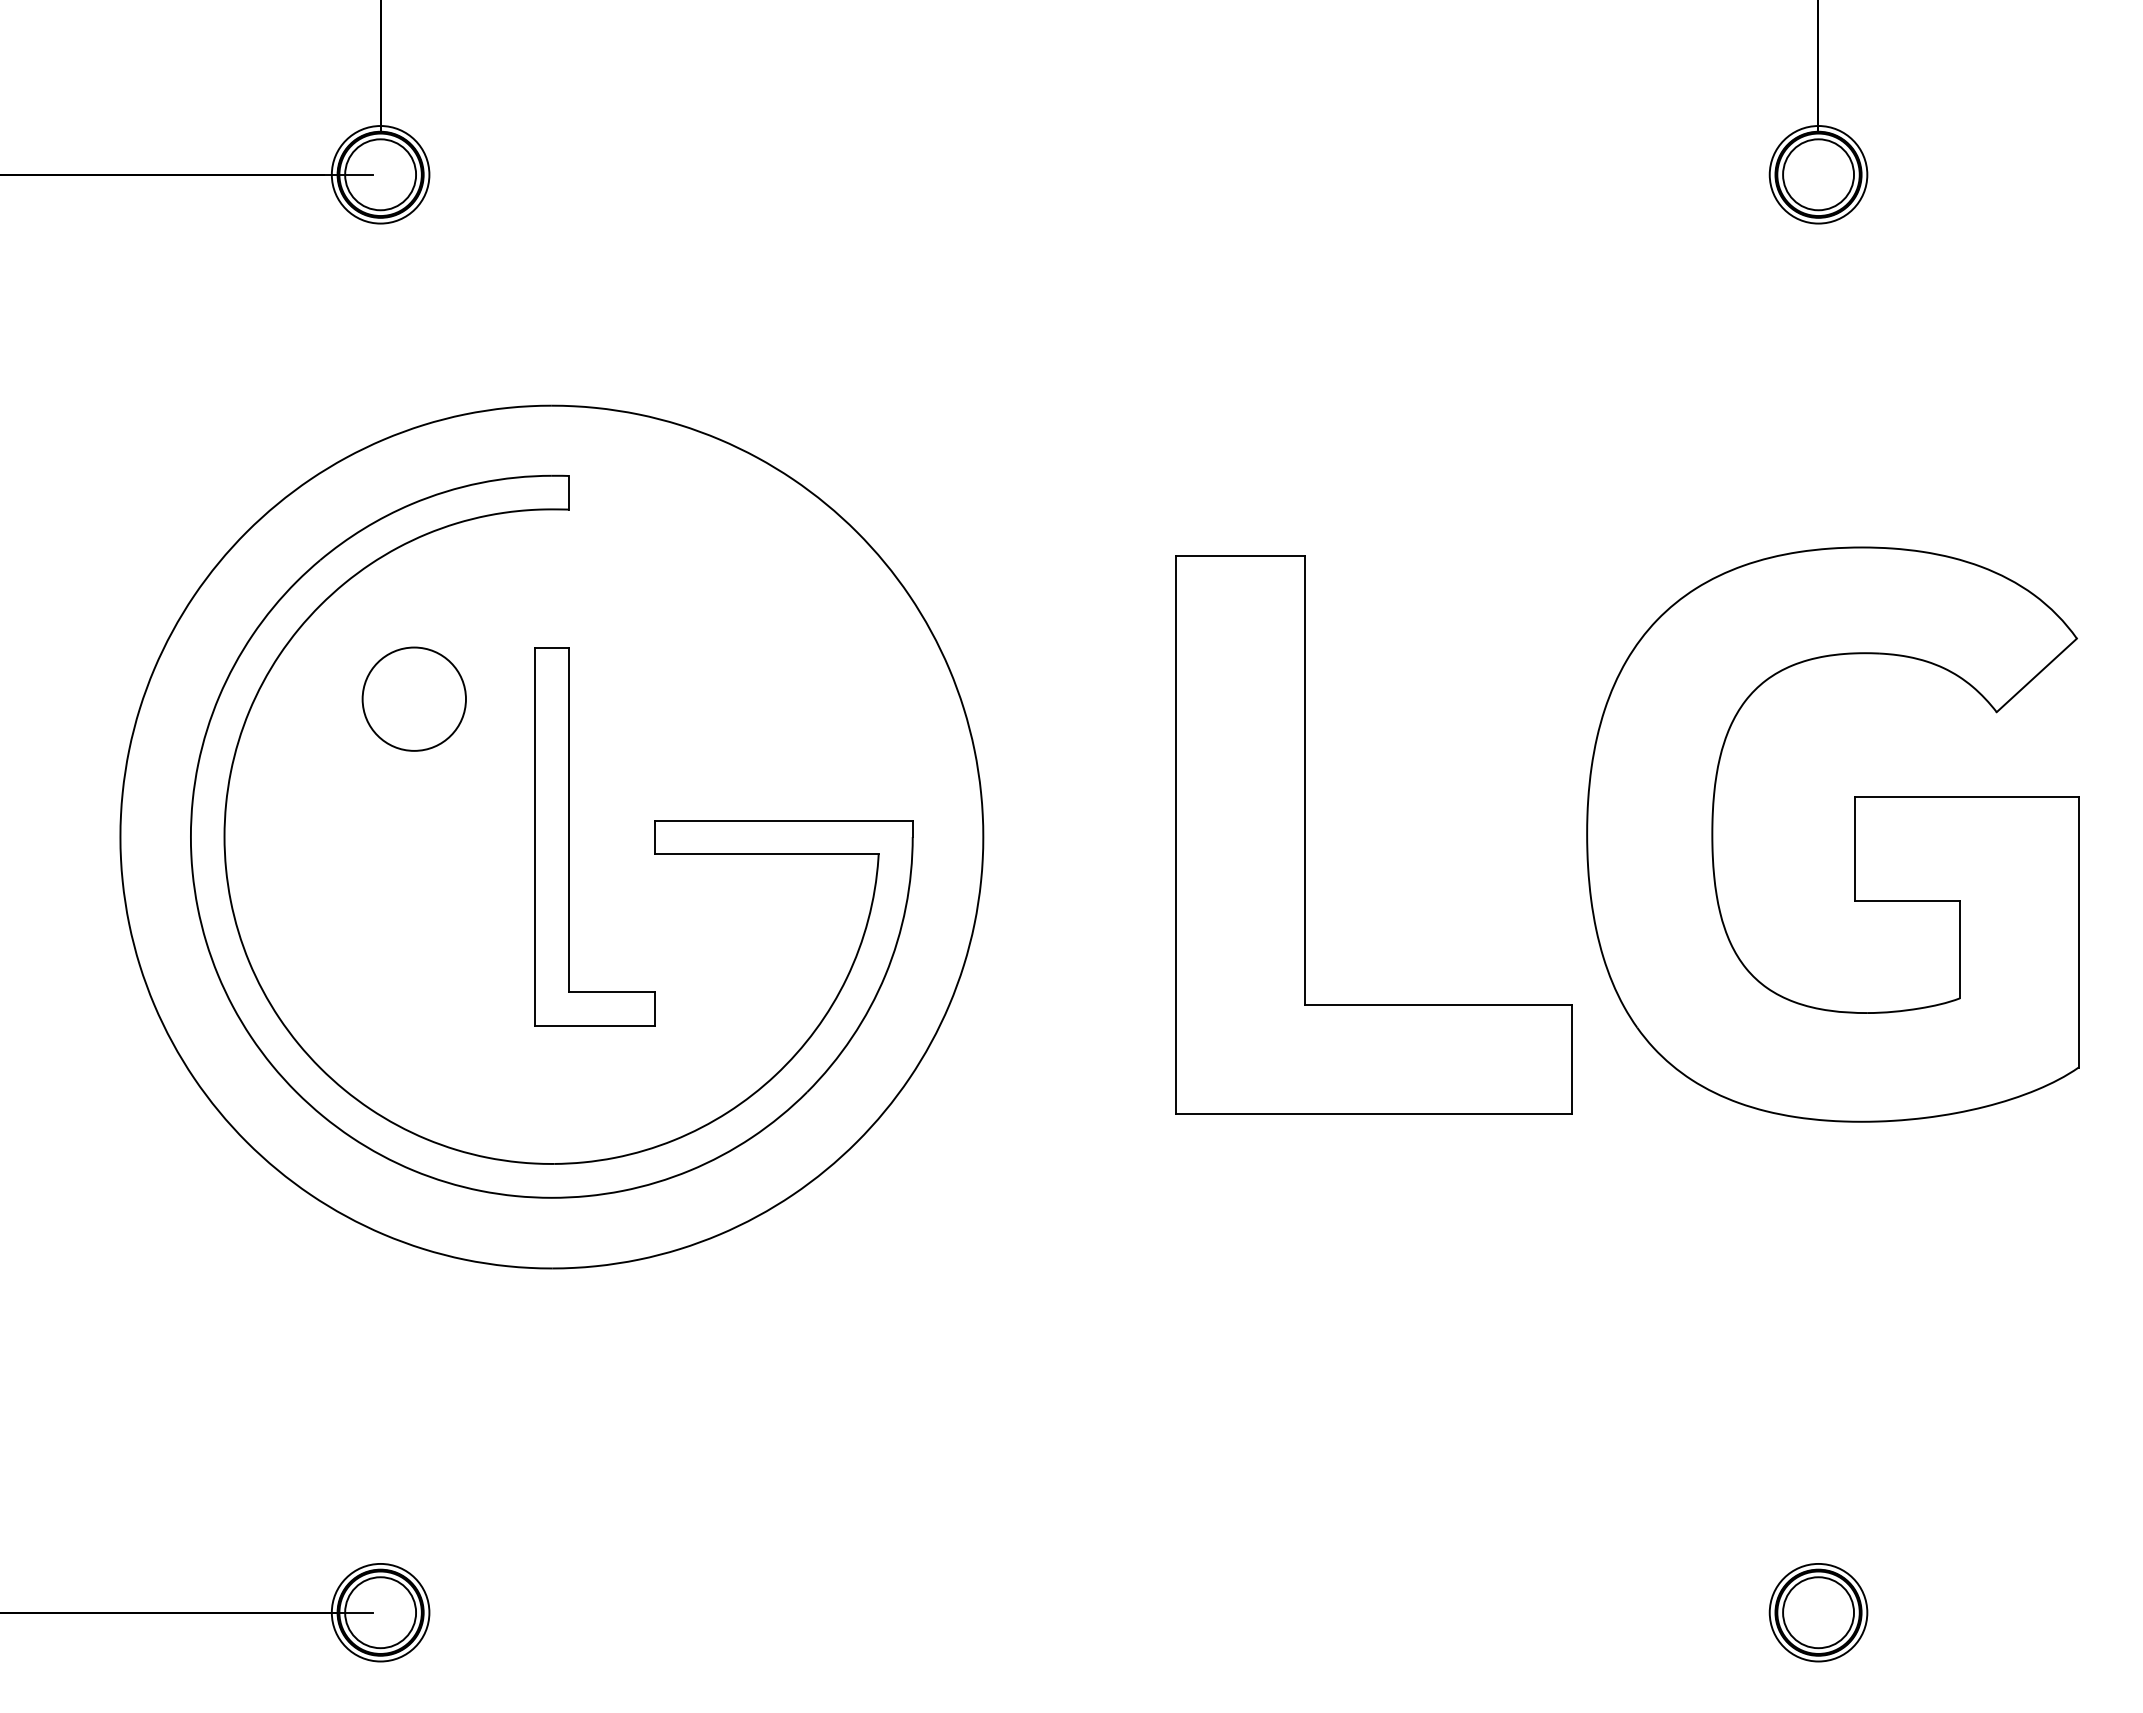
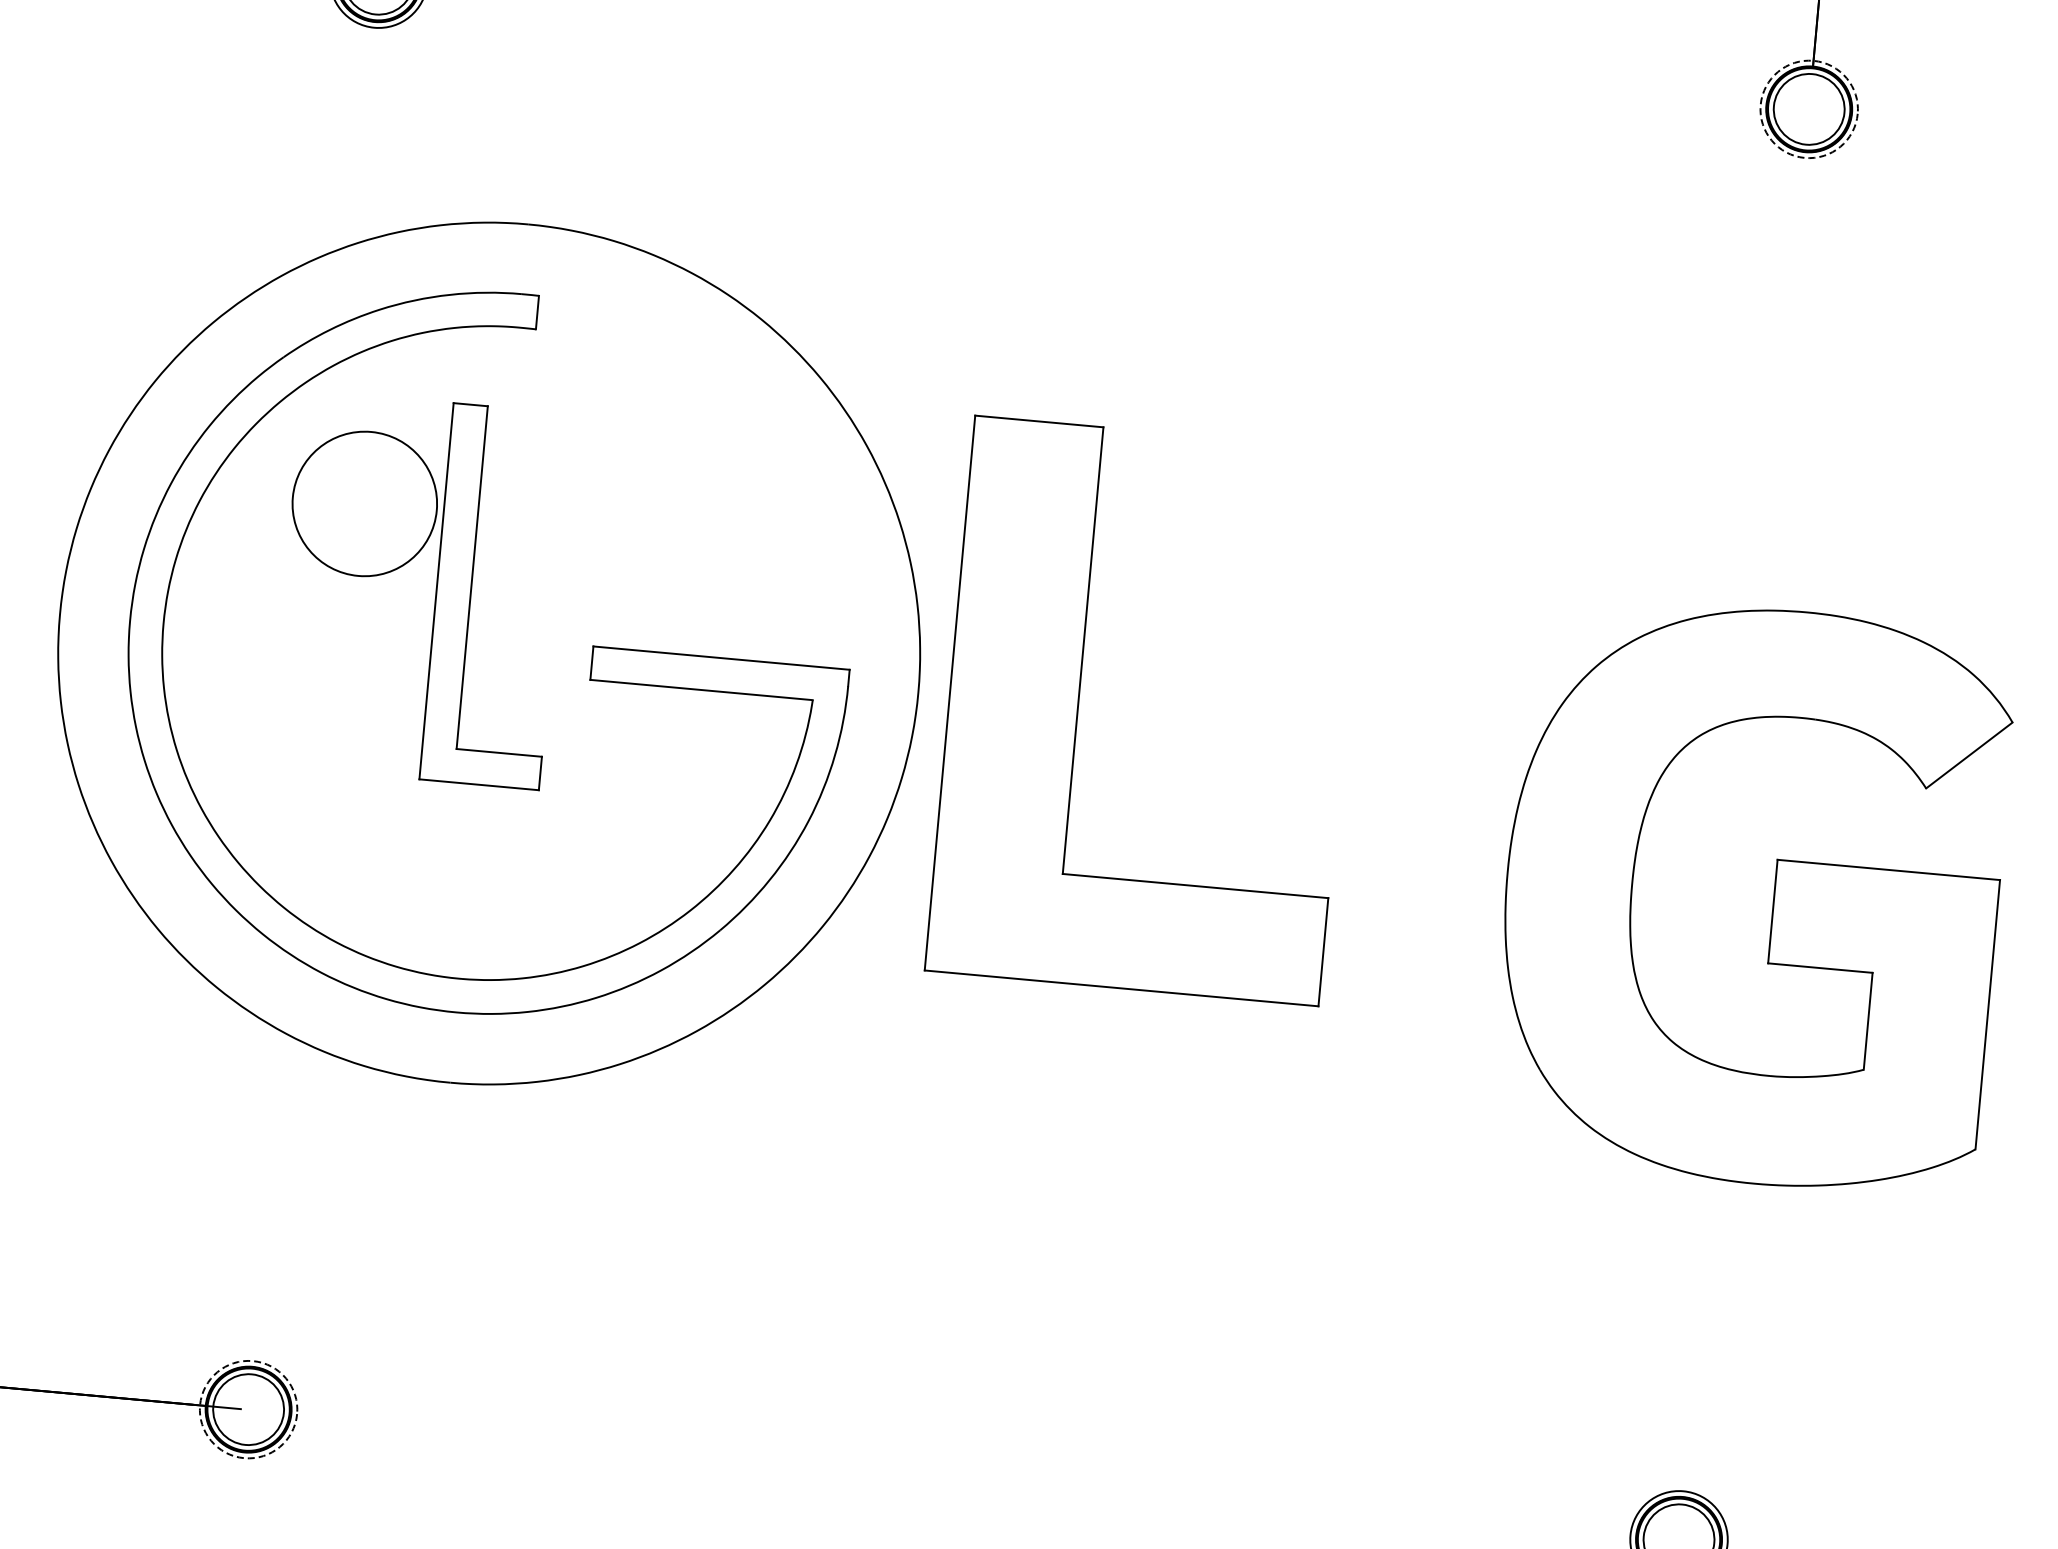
circle: (1818, 174) -> (1809, 109), solid -> dashed
circle: (414, 698) -> (365, 503), size x1.4
part: (1305, 834) -> (1078, 704), moved
part: (1854, 834) -> (1773, 897), moved
part: (569, 836) -> (471, 594), moved
circle: (380, 1612) -> (248, 1409), solid -> dashed

